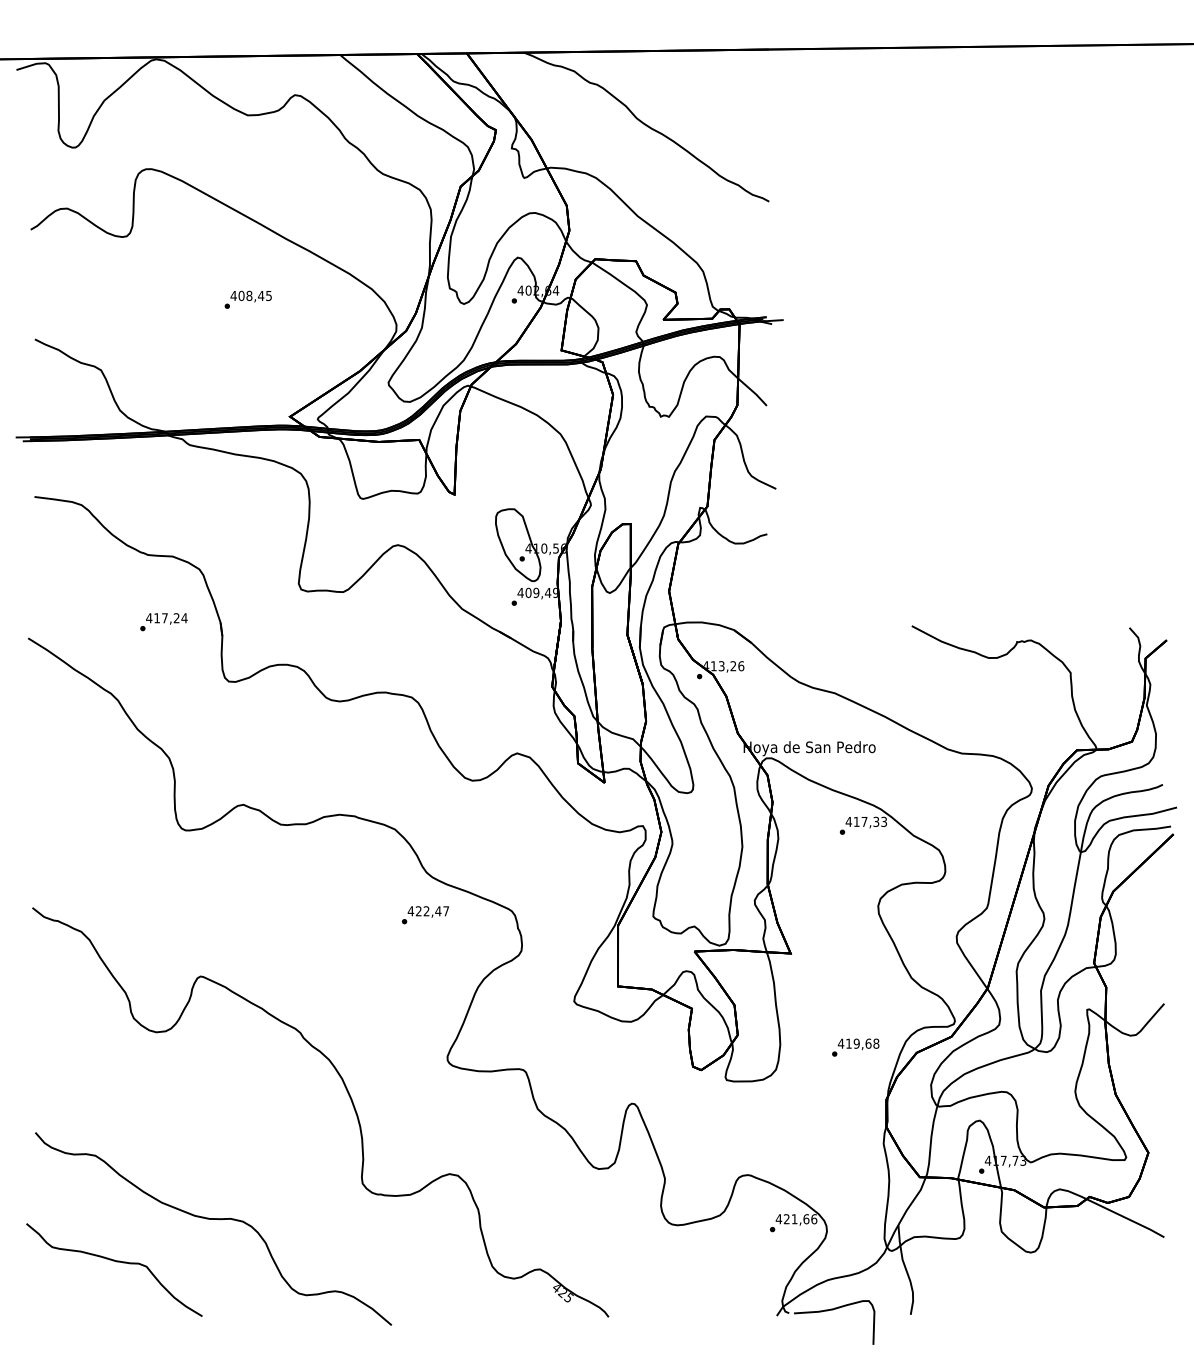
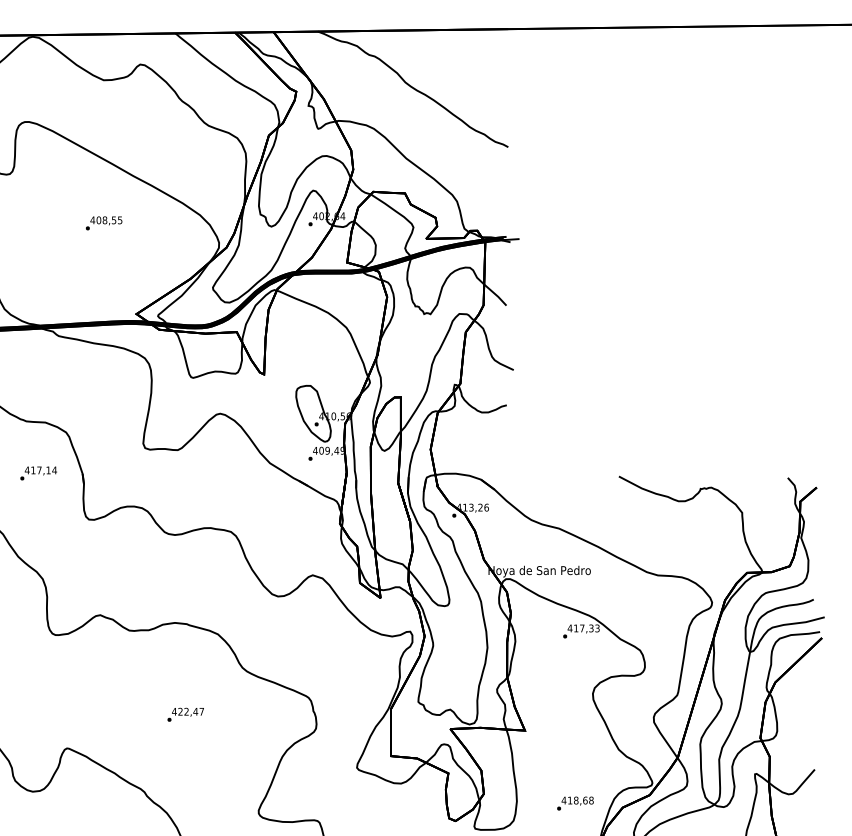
text: (261, 296) -> (114, 220), 408,45 -> 408,55
text: (176, 617) -> (48, 469), 417,24 -> 417,14
text: (425, 915) -> (185, 715), moved
text: (856, 1043) -> (576, 800), 419,68 -> 418,68

